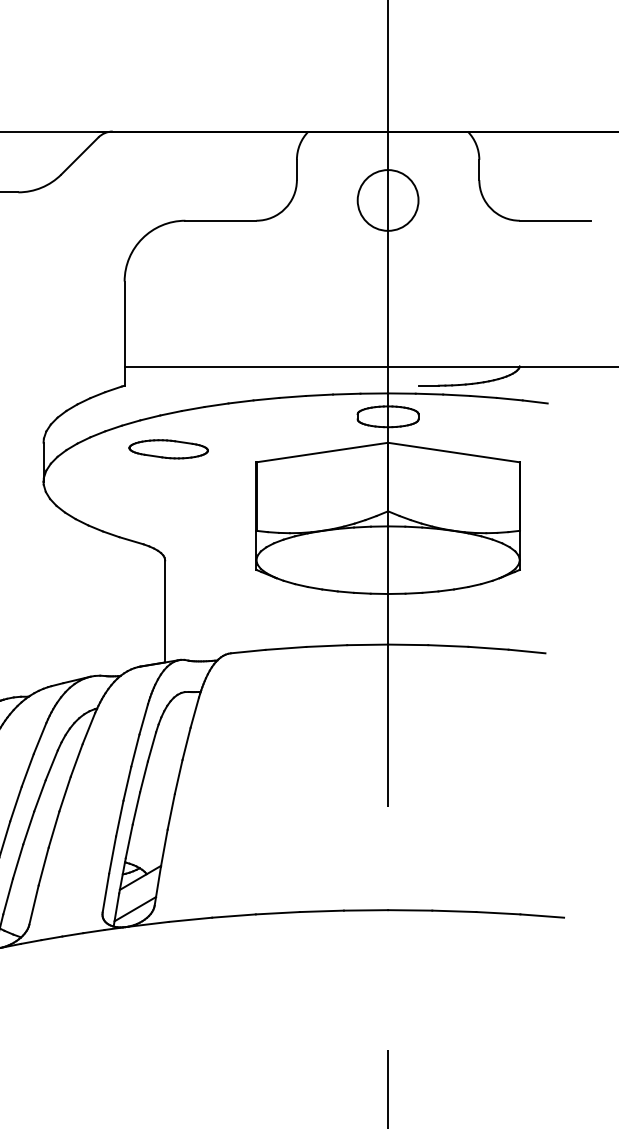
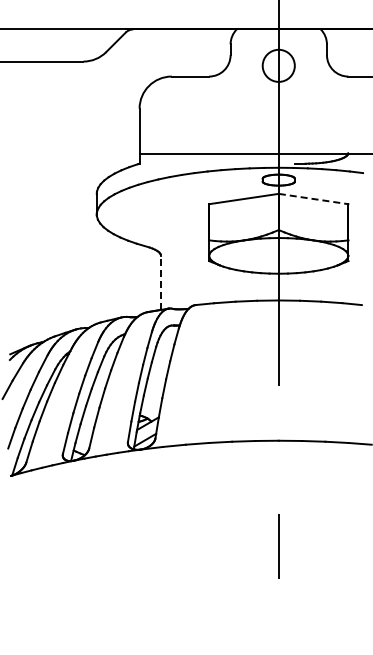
part: (167, 449) -> (162, 197), removed
line: (455, 453) -> (314, 199), solid -> dashed
line: (166, 610) -> (161, 282), solid -> dashed

